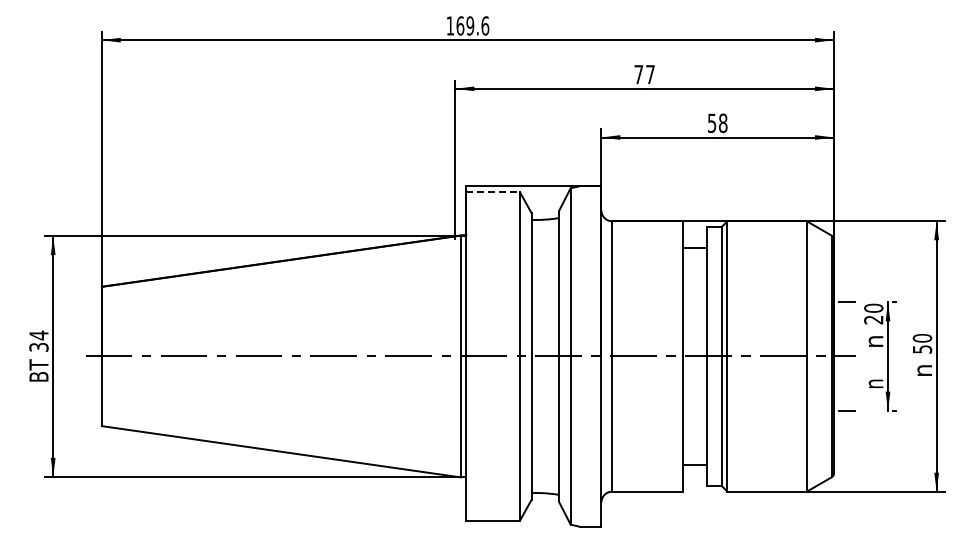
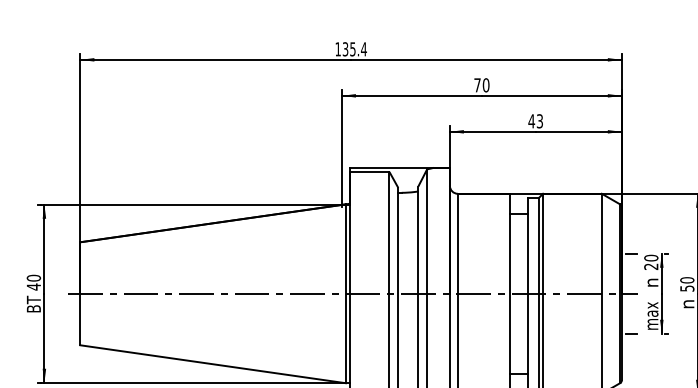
text: (472, 25) -> (354, 48), 169.6 -> 135.4
text: (650, 74) -> (486, 85), 77 -> 70
text: (717, 123) -> (535, 121), 58 -> 43
line: (493, 191) -> (370, 171), dashed -> solid
text: (38, 341) -> (33, 282), 34 -> 40
text: (875, 386) -> (652, 315), n -> max

